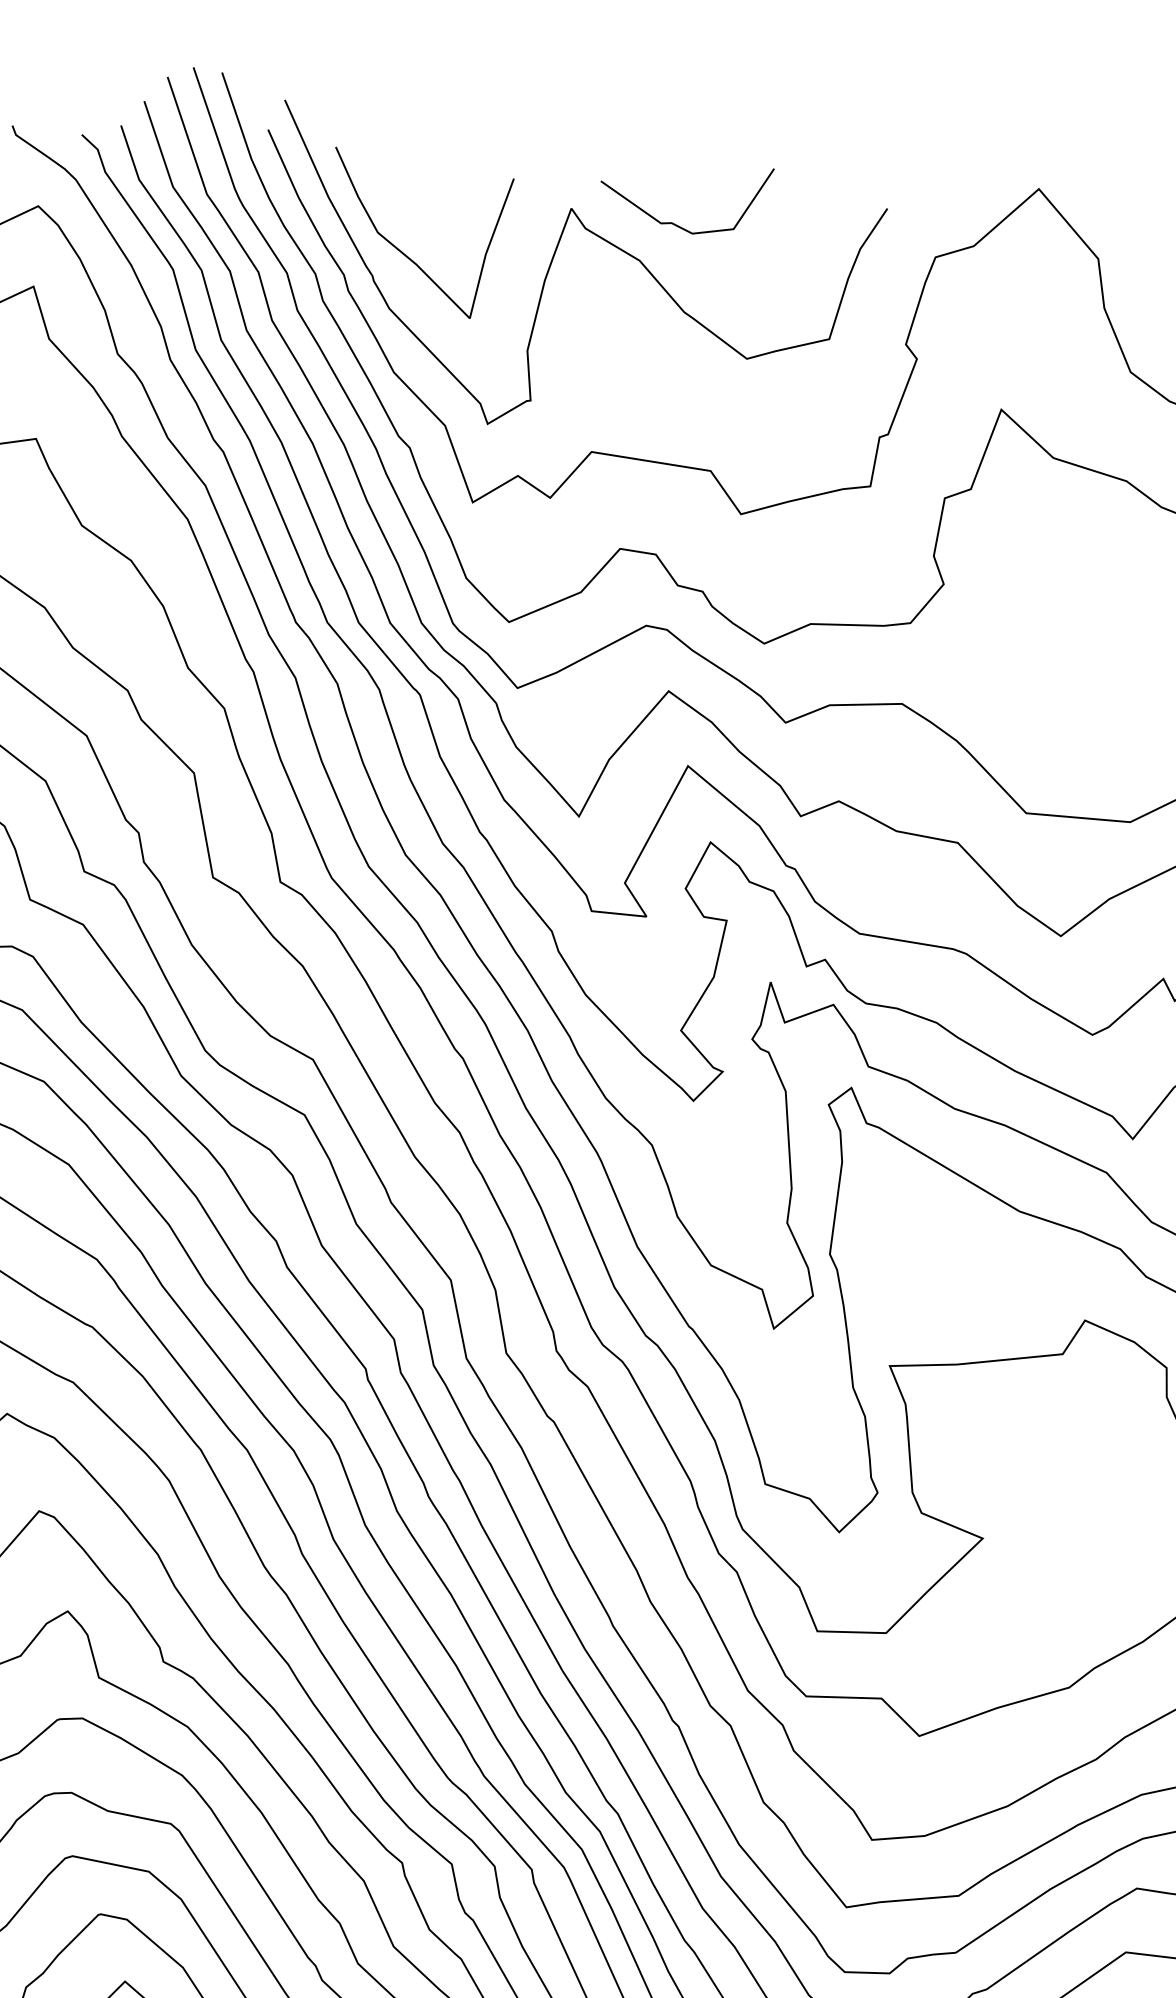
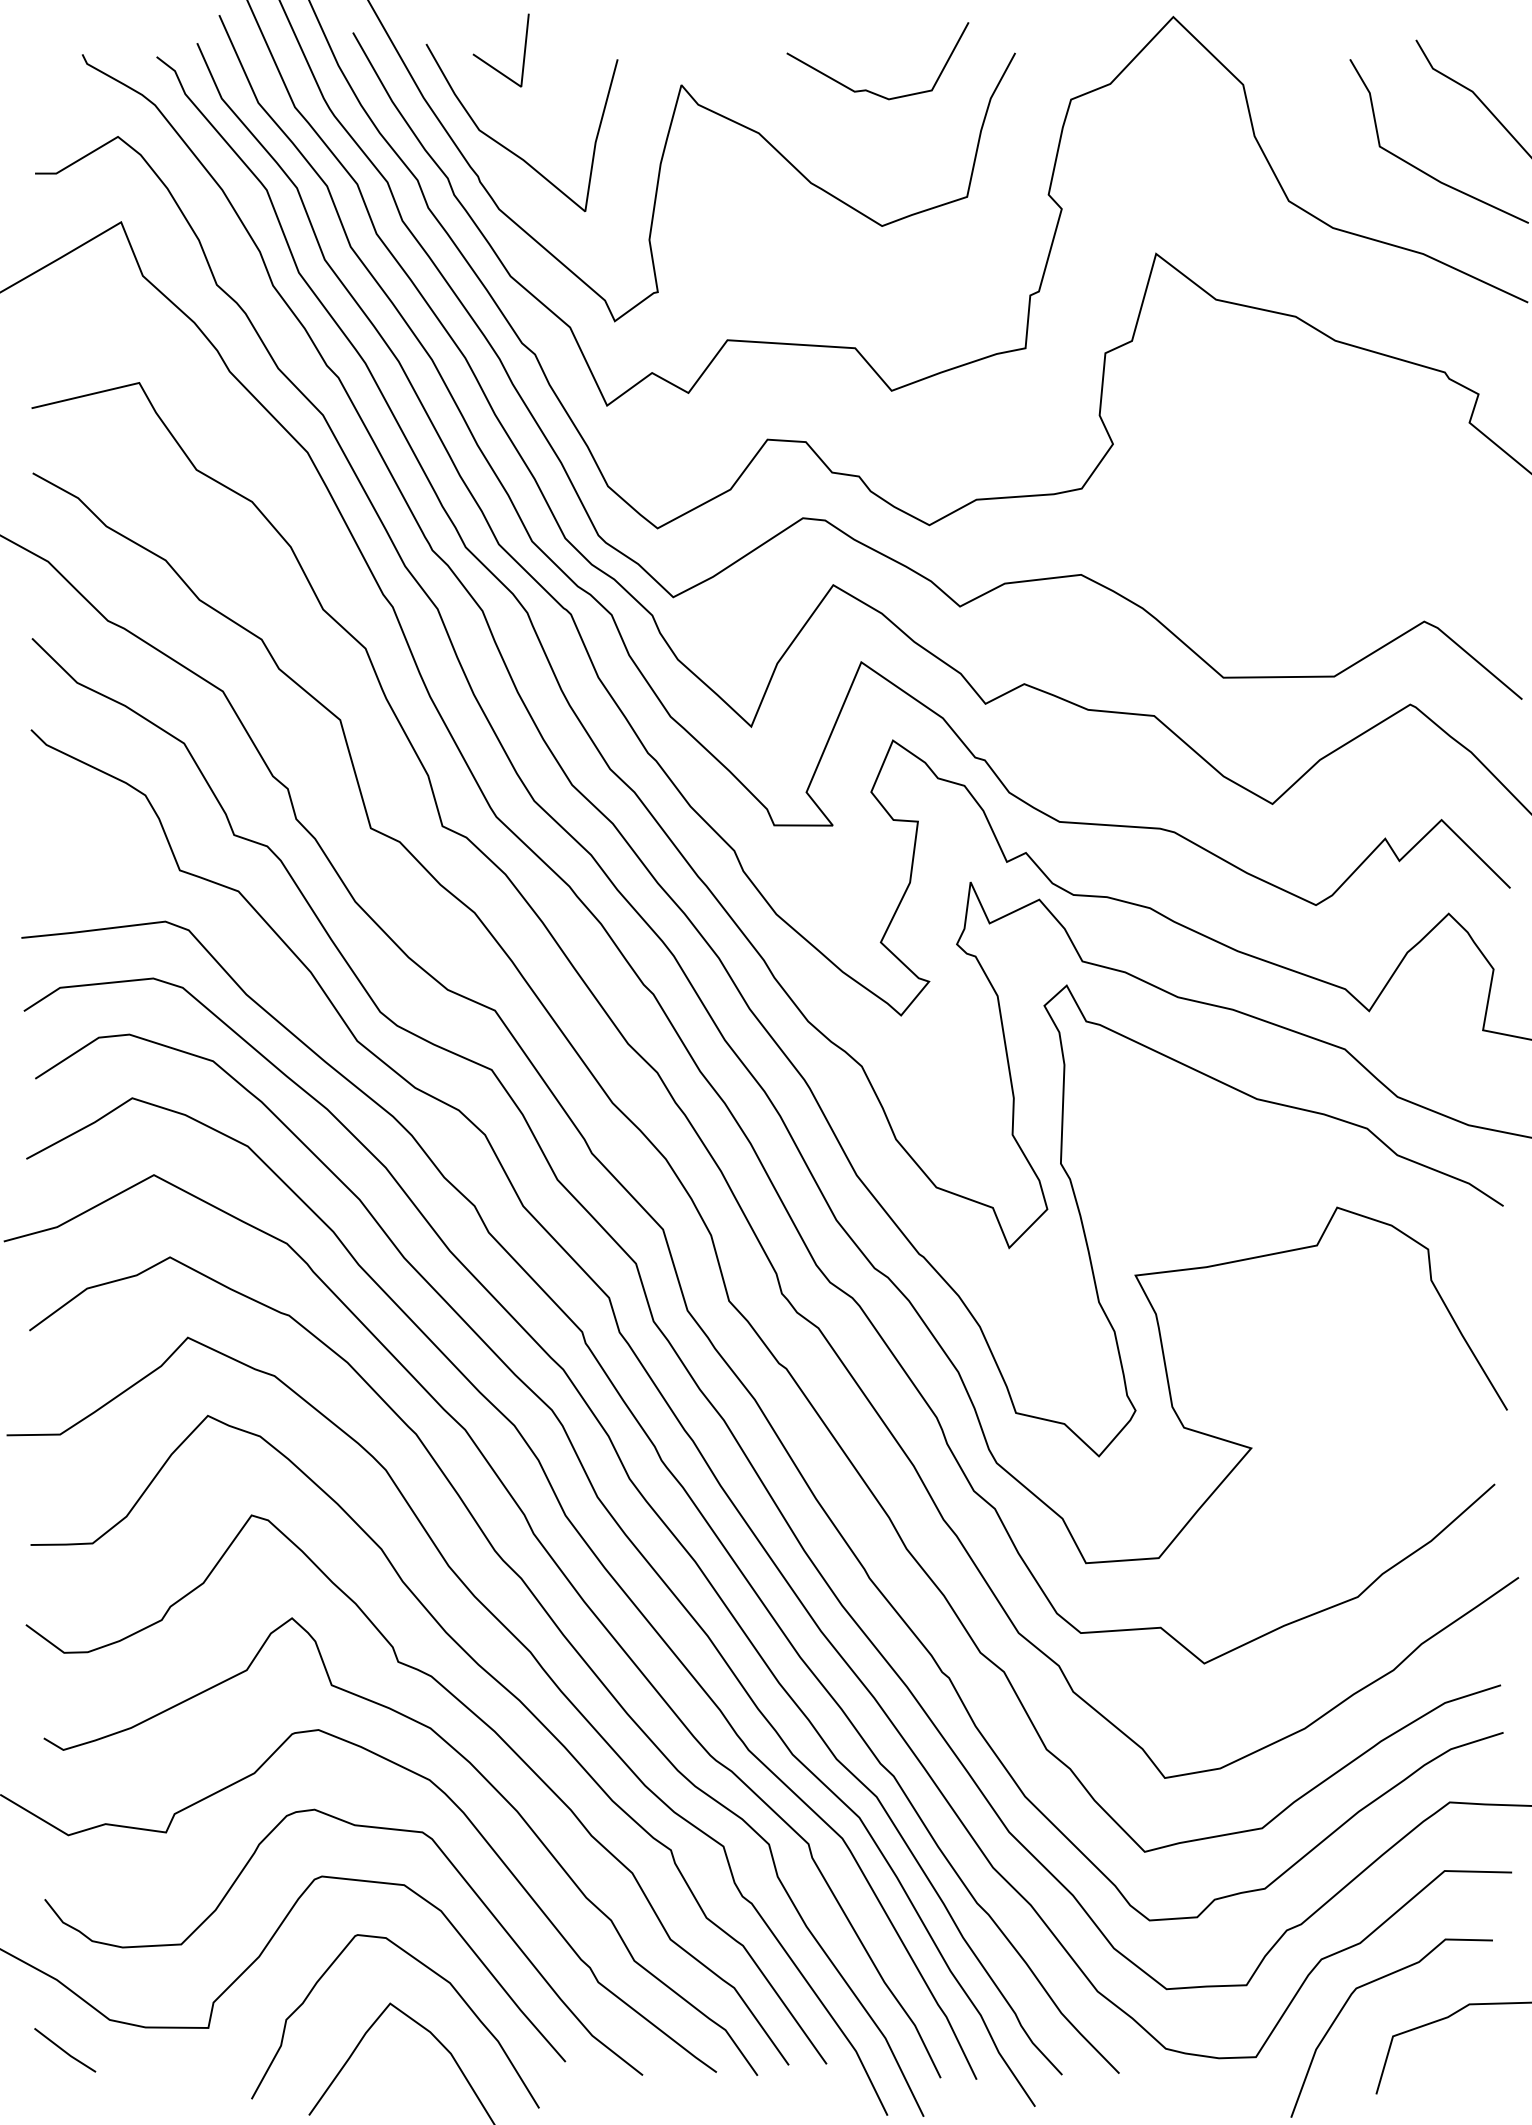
line: (394, 171) -> (490, 64), added
curve: (672, 222) -> (866, 89), moved

